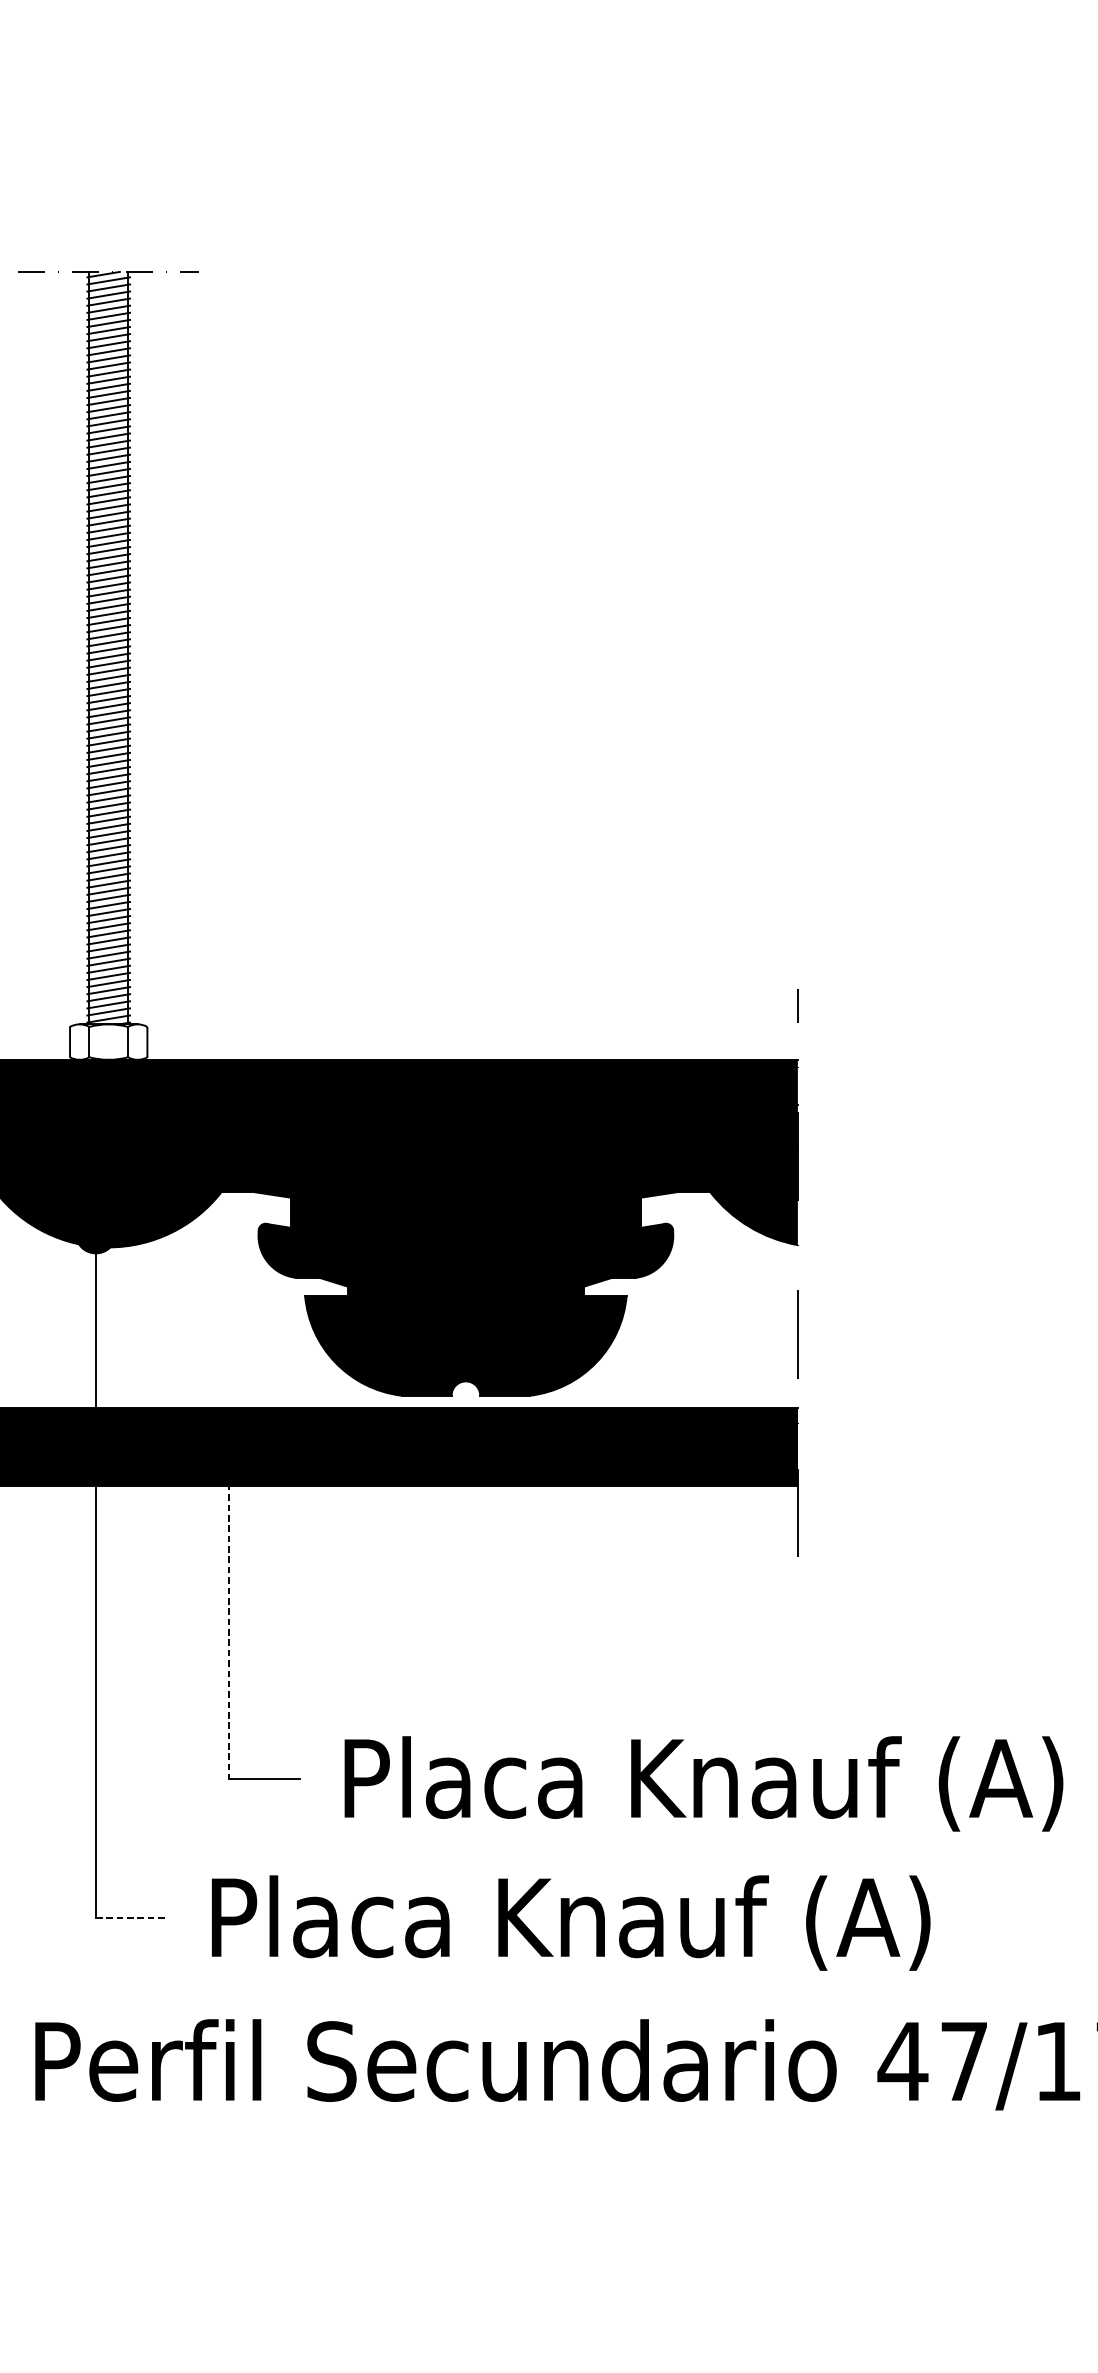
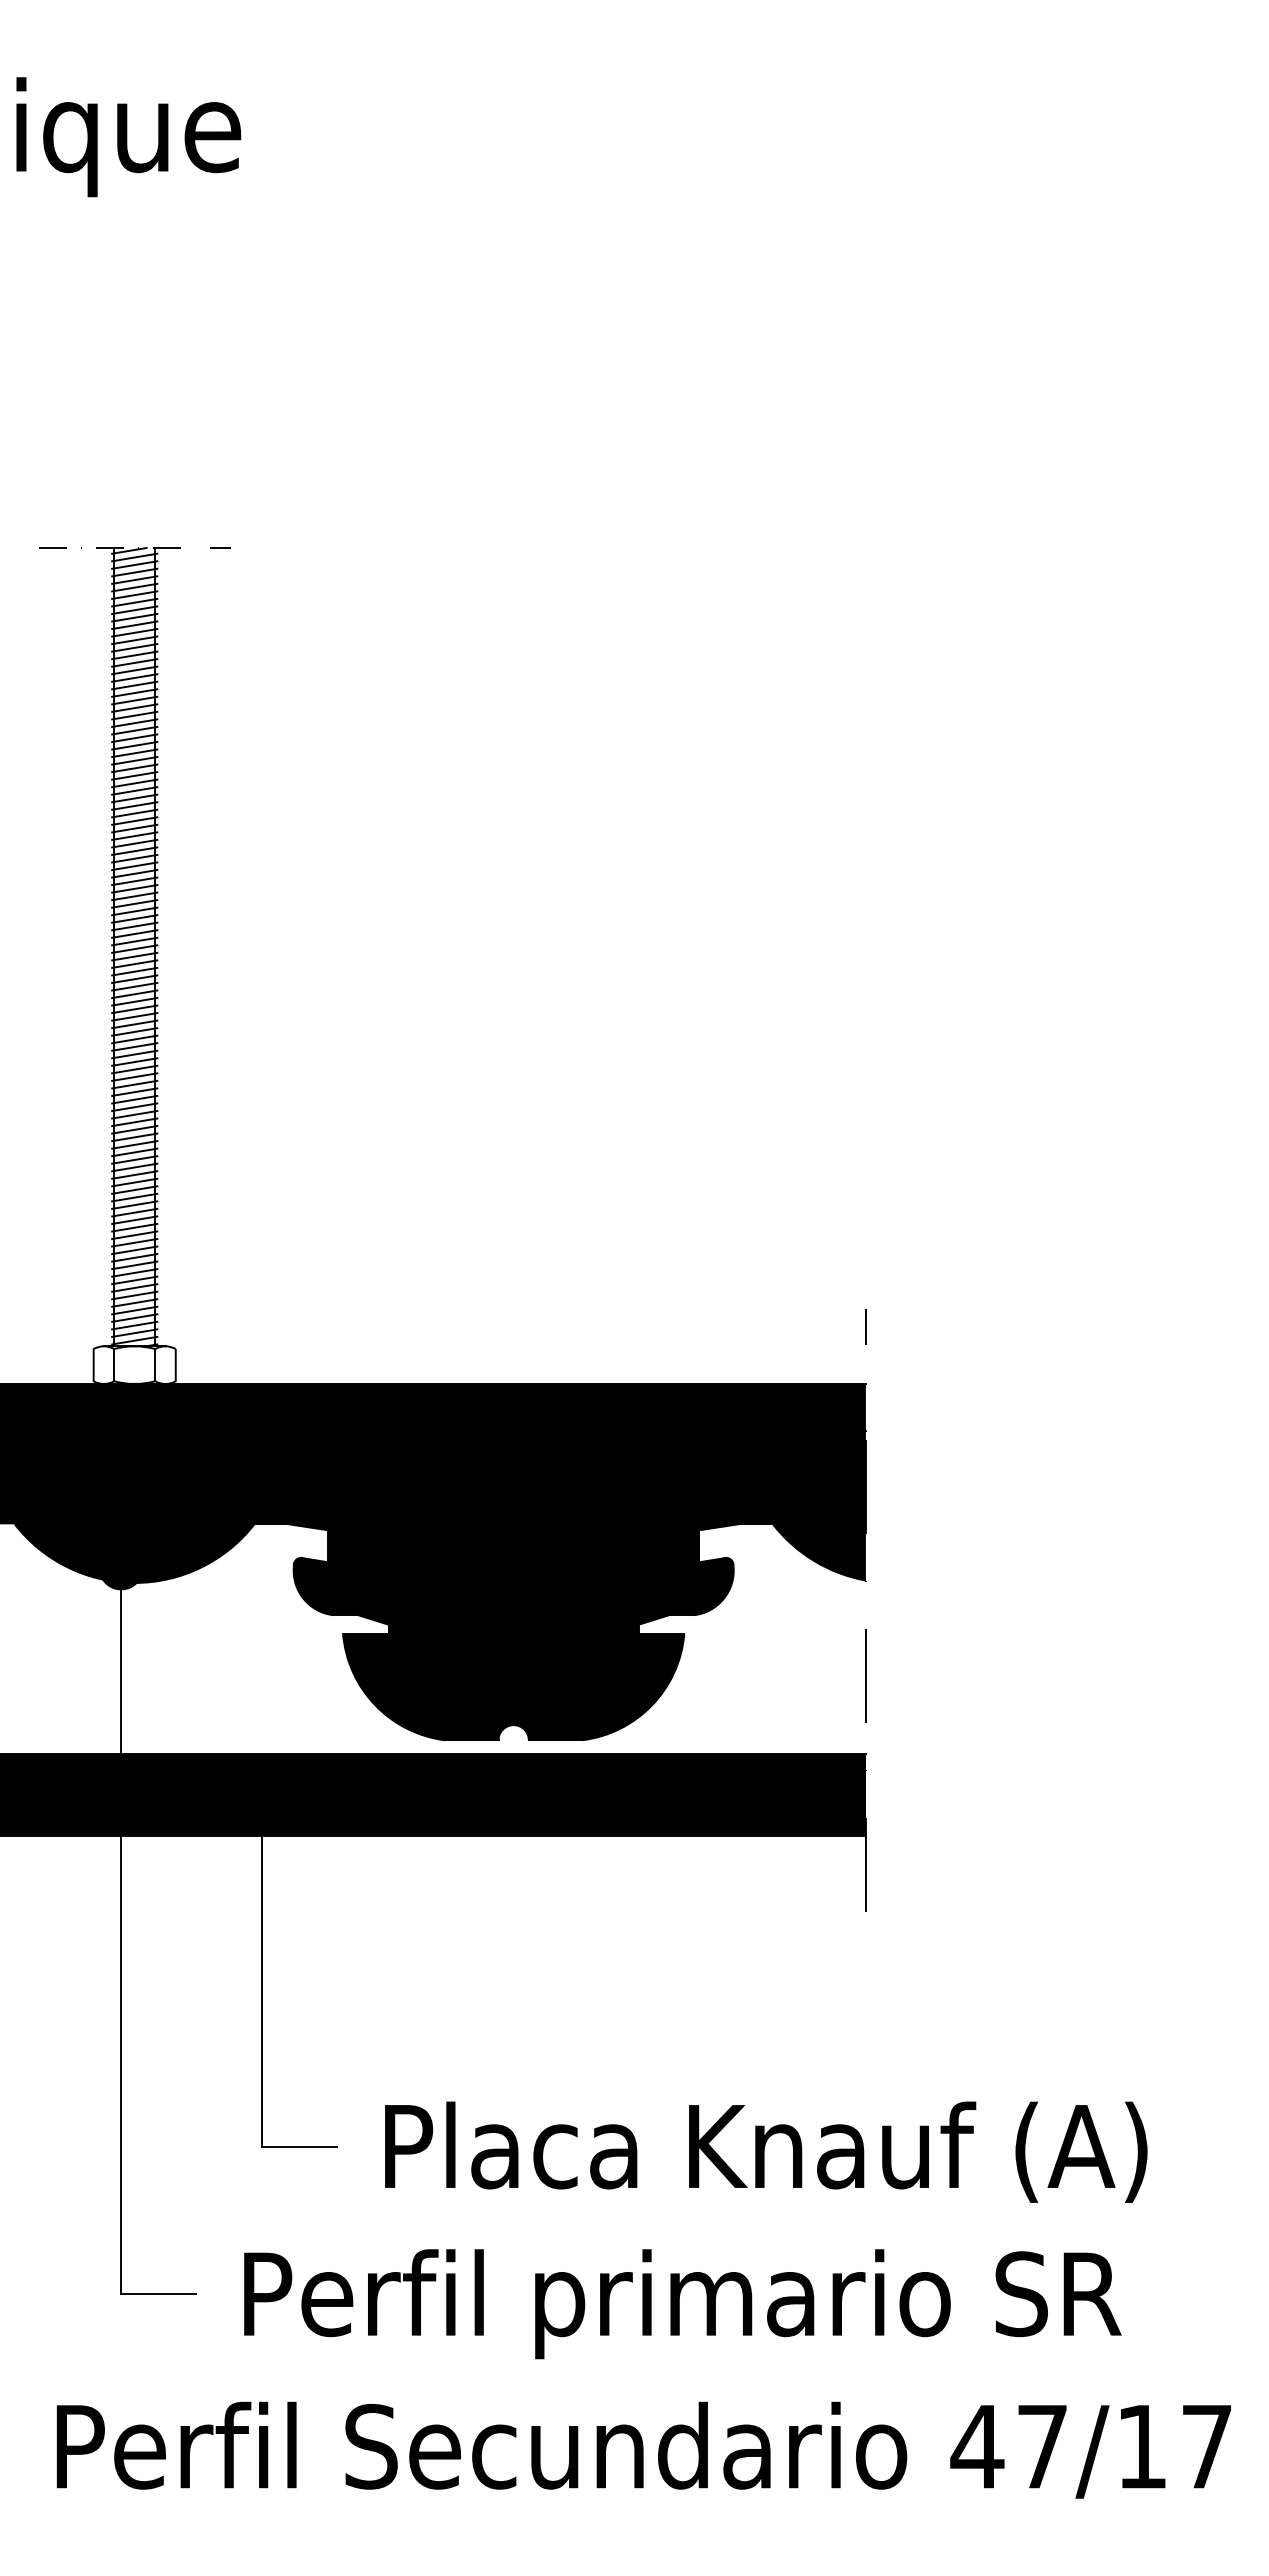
line: (229, 1610) -> (262, 1968), dashed -> solid
line: (131, 1918) -> (158, 2294), dashed -> solid
text: (652, 1927) -> (711, 2304), Placa Knauf (A) -> Perfil primario SR

